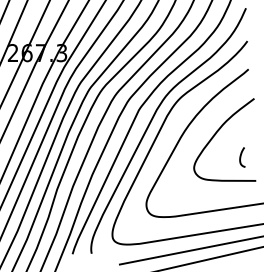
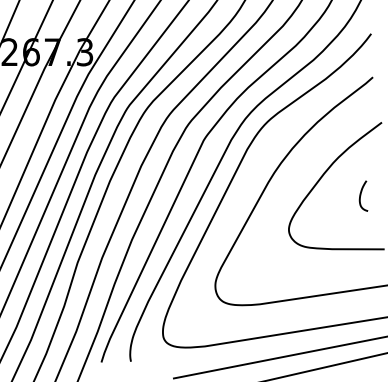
curve: (241, 157) -> (361, 196), moved

